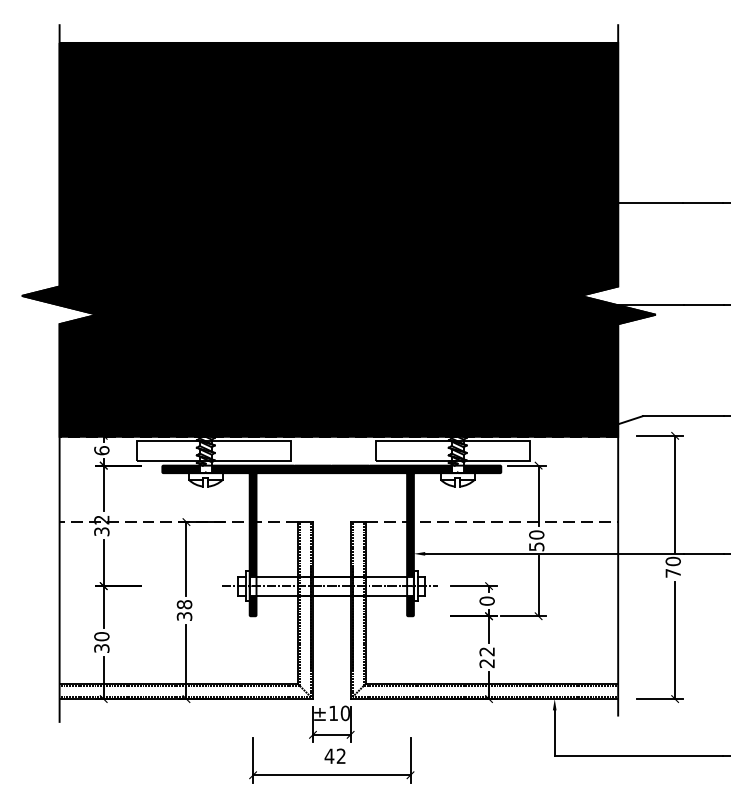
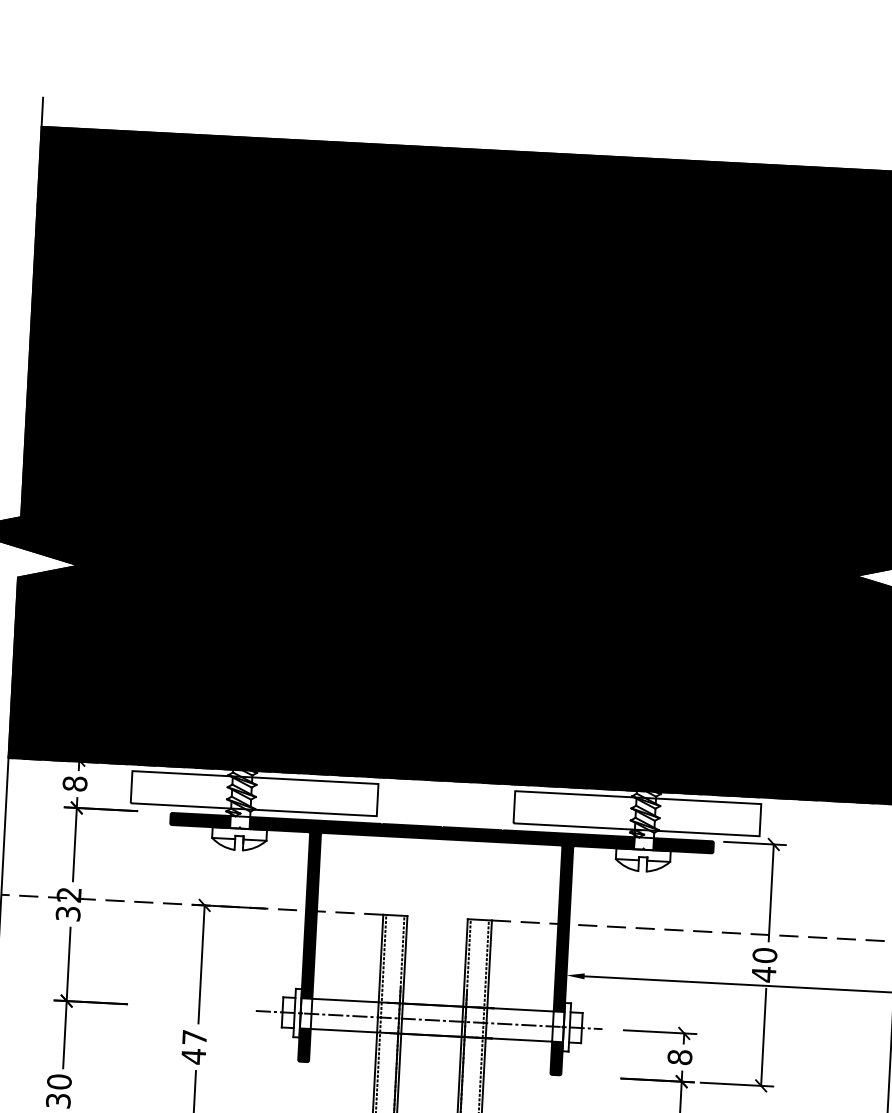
text: (101, 450) -> (74, 783), 6 -> 8
text: (536, 546) -> (763, 973), 50 -> 40
text: (486, 600) -> (678, 1056), 0 -> 8
text: (184, 610) -> (194, 1046), 38 -> 47

